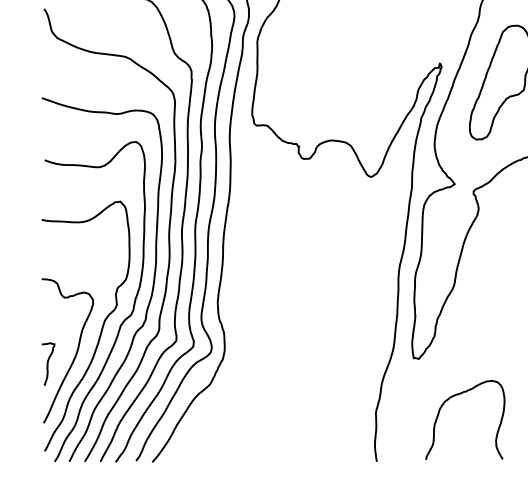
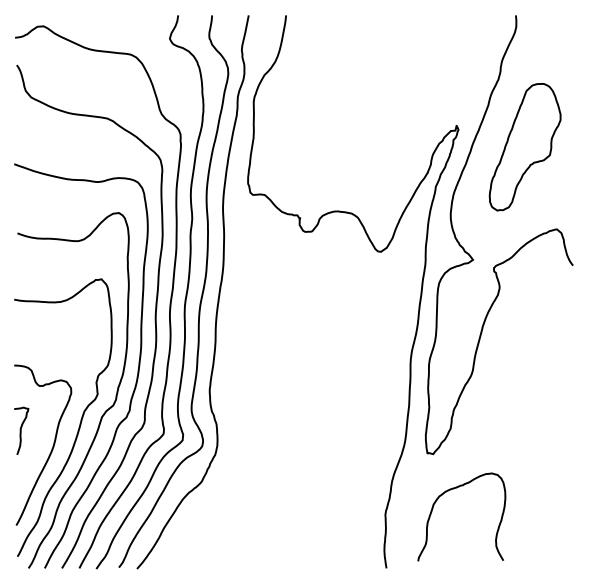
curve: (48, 363) -> (21, 430), moved
curve: (458, 395) -> (454, 489), moved

